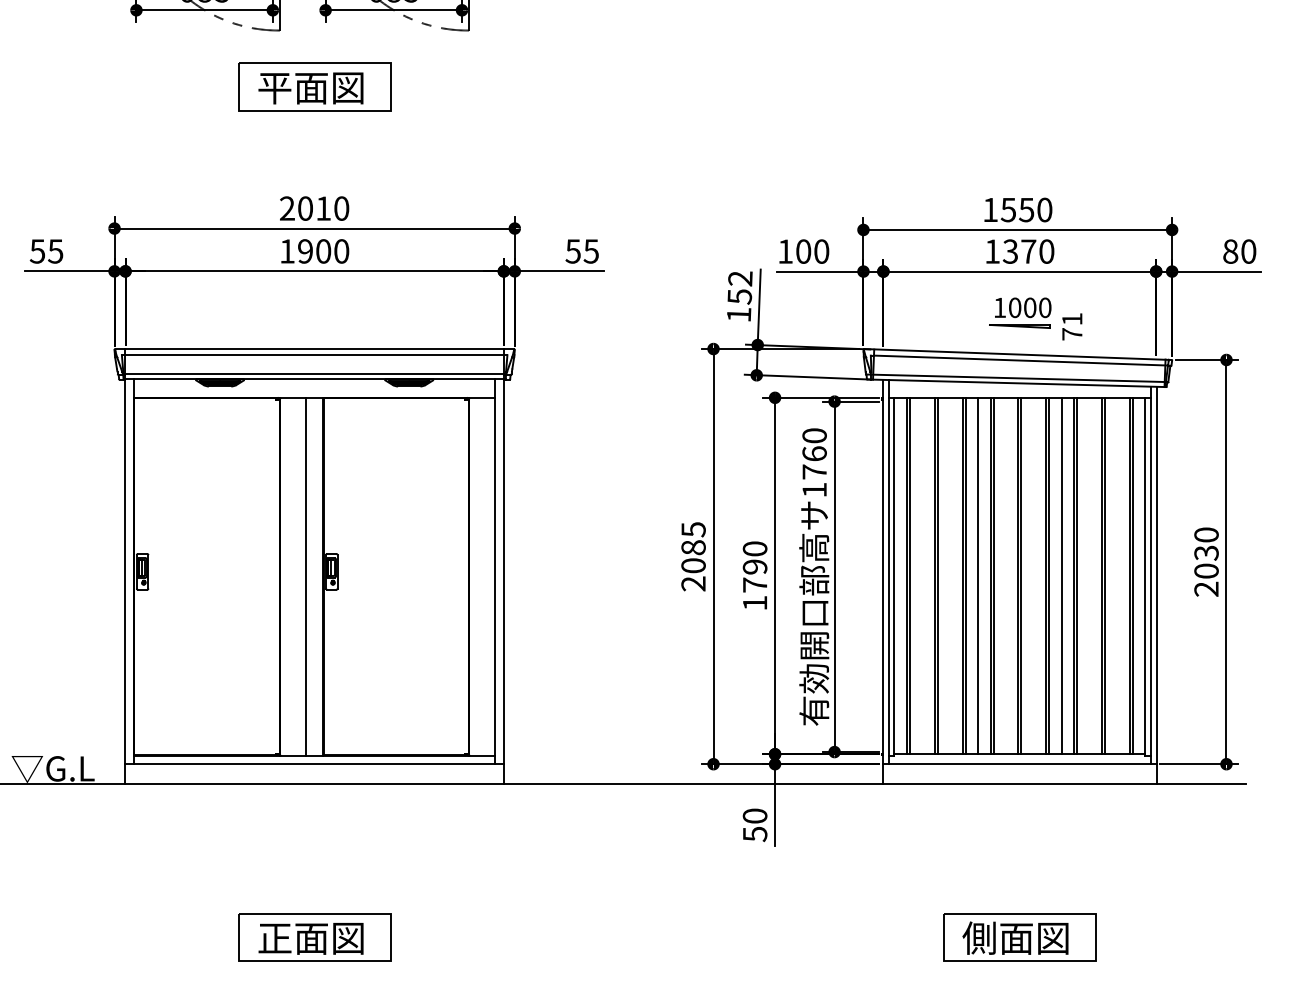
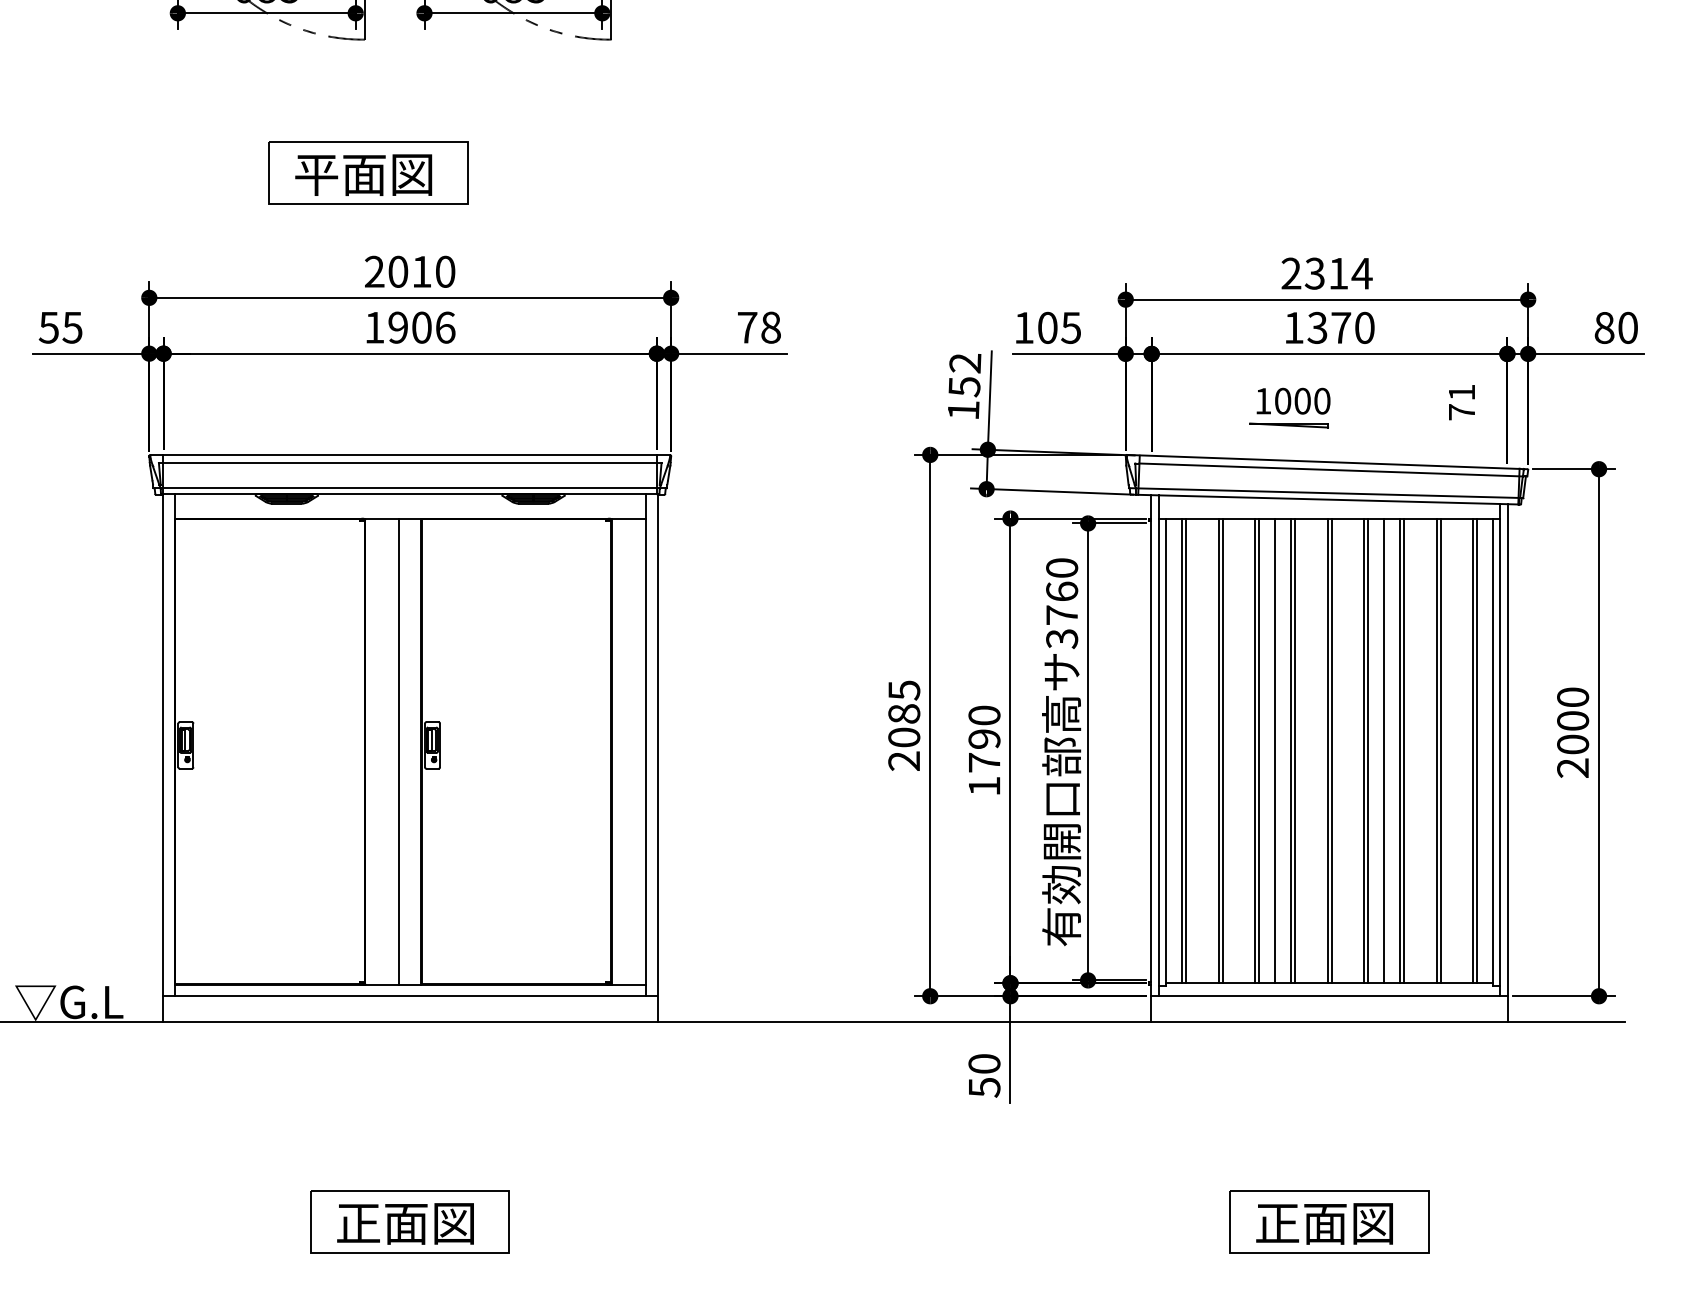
part: (314, 86) -> (368, 172), moved
text: (1017, 209) -> (1326, 273), 1550 -> 2314
text: (341, 251) -> (445, 327), 1900 -> 1906
text: (581, 251) -> (758, 327), 55 -> 78
text: (821, 251) -> (1071, 327), 100 -> 105
part: (1020, 312) -> (1290, 407), moved
text: (1072, 326) -> (1462, 402), moved
text: (814, 489) -> (1061, 638), 1760 -> 3760
text: (1206, 552) -> (1573, 720), 2030 -> 2000
text: (979, 937) -> (1277, 1222), 側面図 -> 正面図

